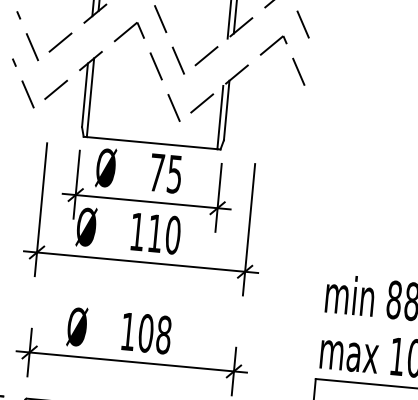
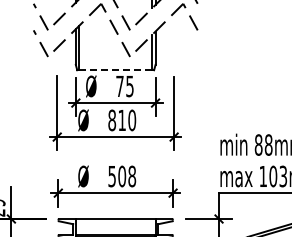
line: (151, 143) -> (115, 70), solid -> dashed
text: (138, 232) -> (112, 120), 110 -> 810
text: (127, 331) -> (111, 176), 108 -> 508

